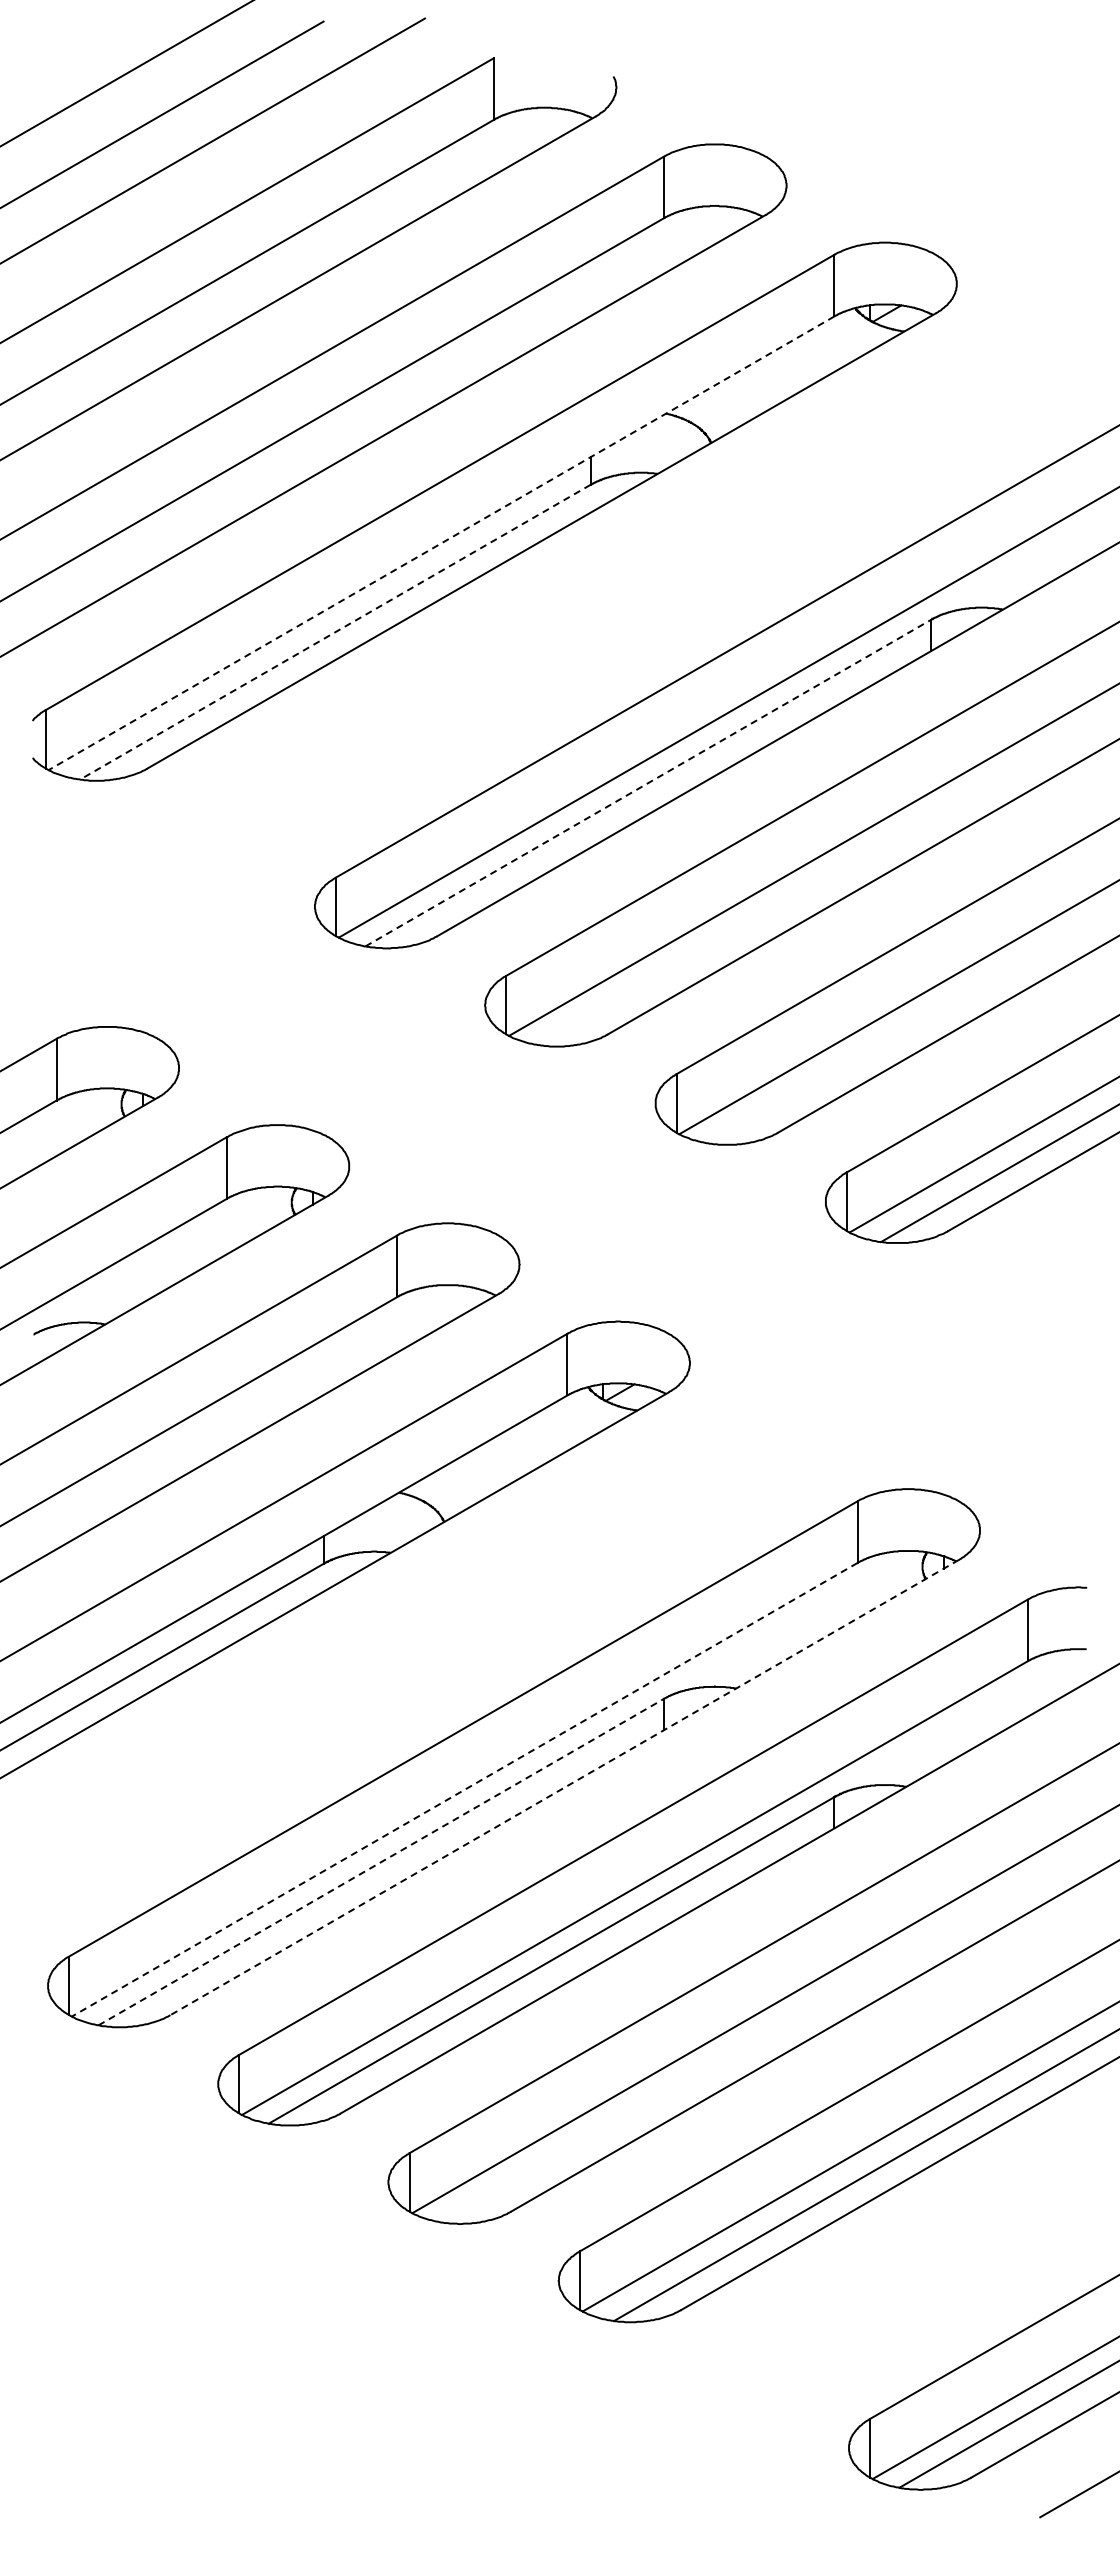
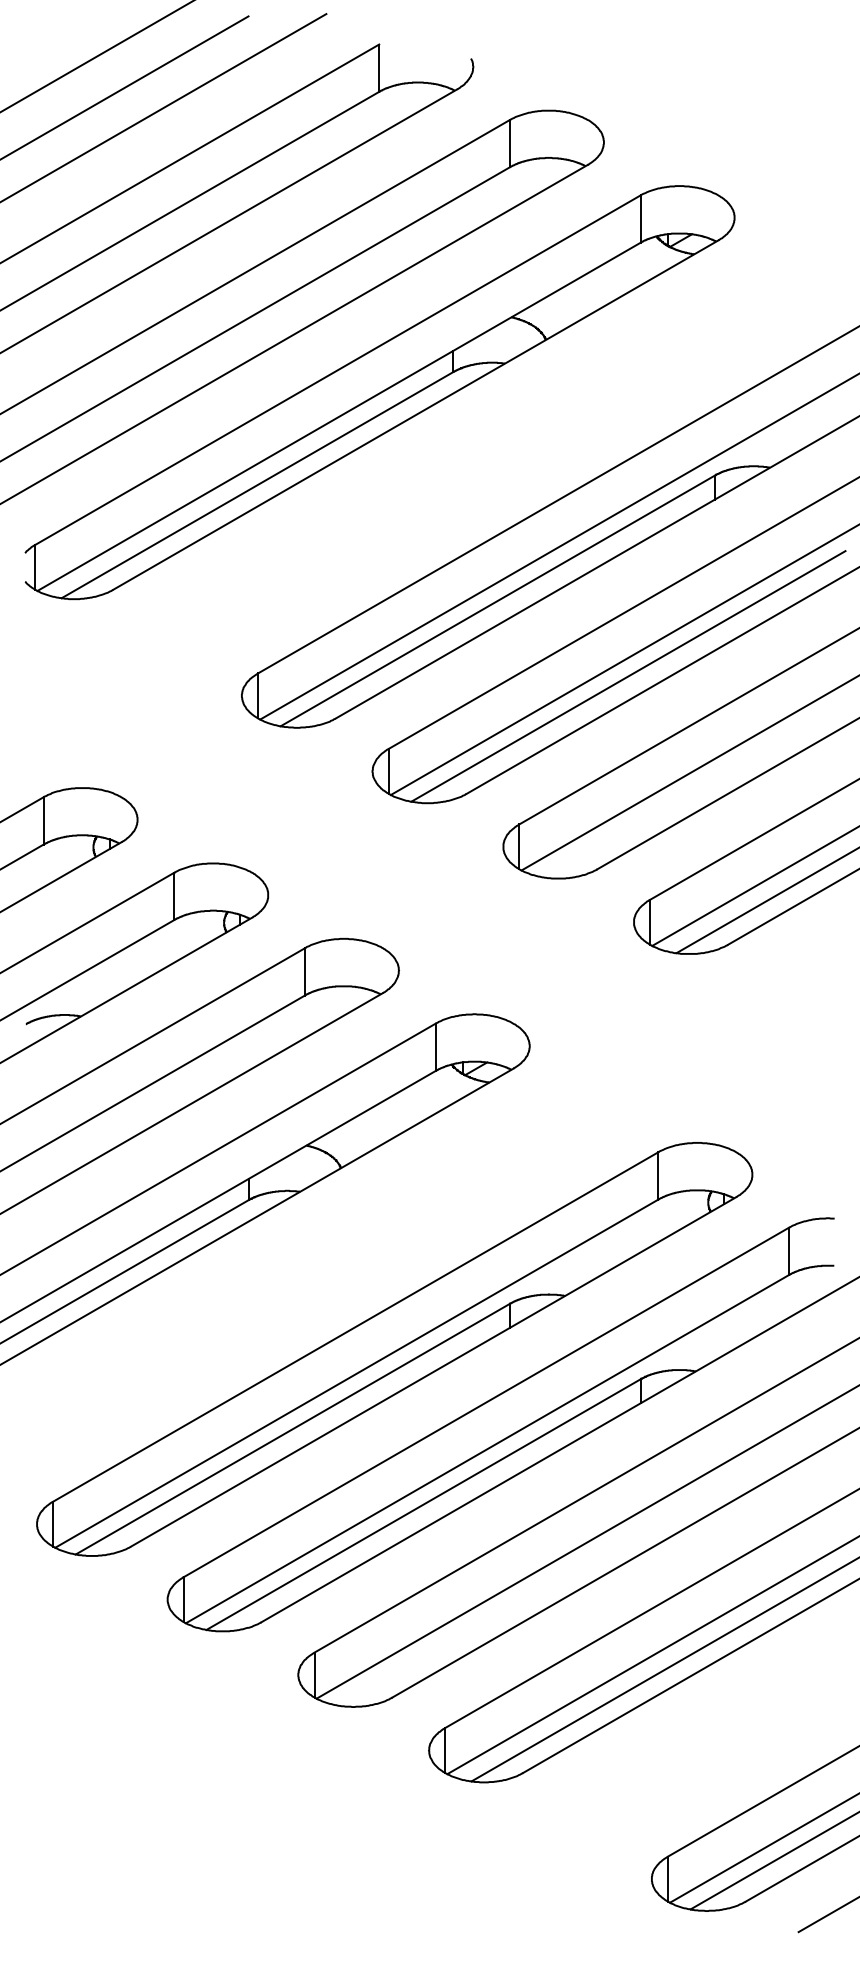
line: (441, 543) -> (339, 417), dashed -> solid
line: (335, 632) -> (257, 485), dashed -> solid
line: (648, 783) -> (497, 601), dashed -> solid
line: (818, 881) -> (628, 676), added
line: (564, 1787) -> (433, 1371), dashed -> solid
line: (464, 1789) -> (356, 1373), dashed -> solid
line: (381, 1862) -> (292, 1429), dashed -> solid

